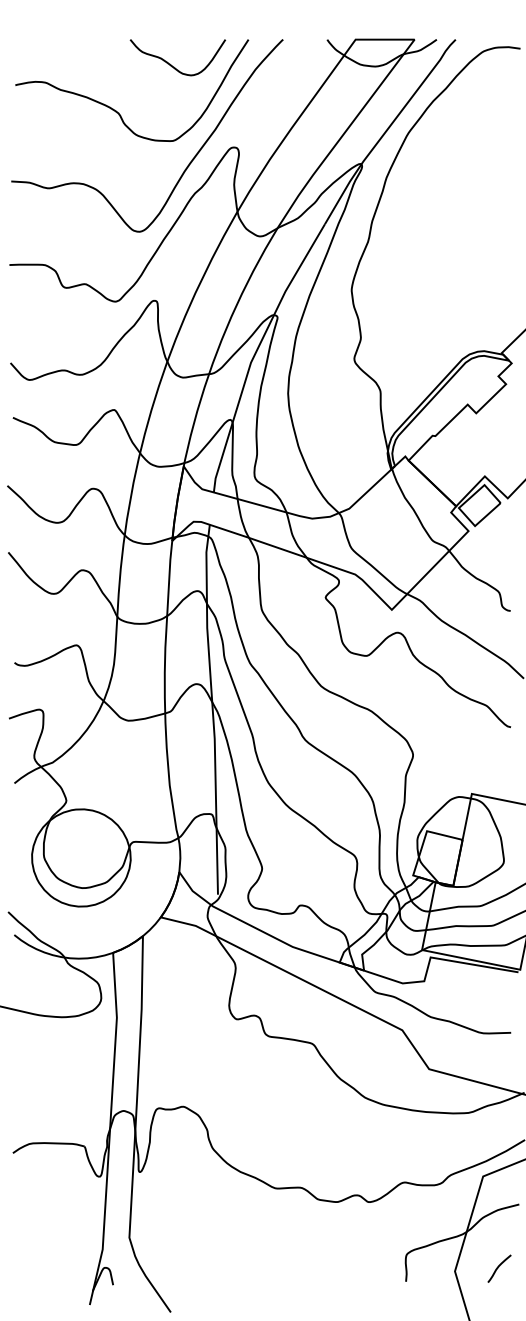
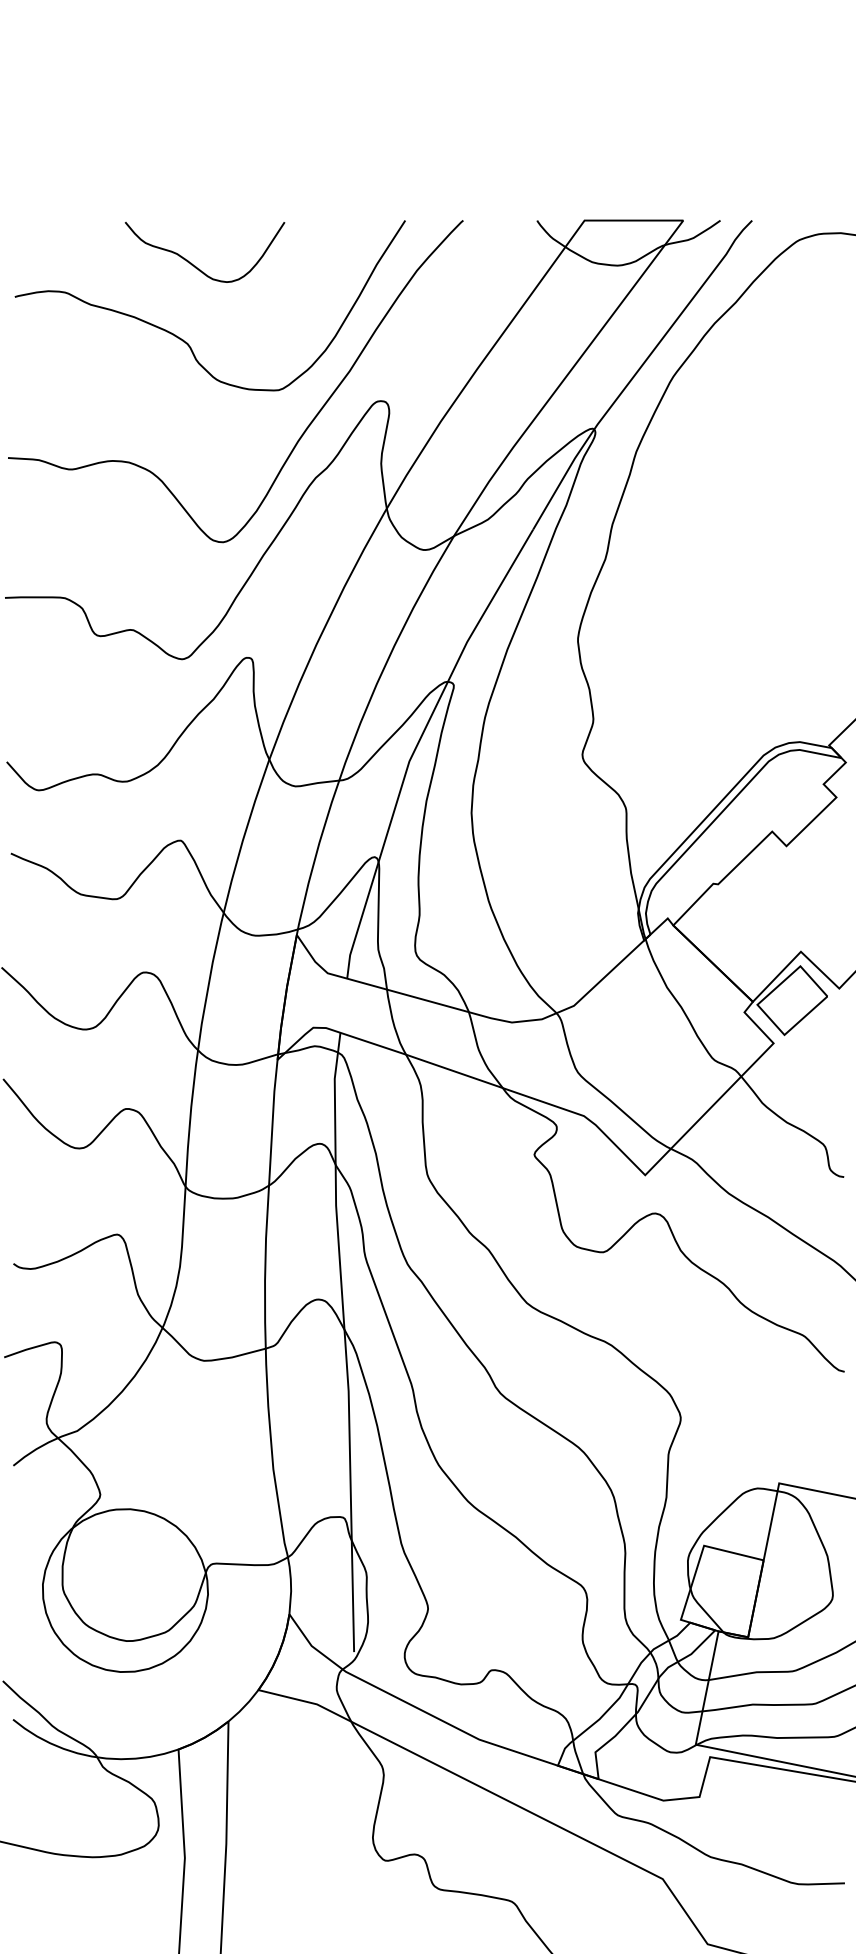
curve: (170, 63) -> (192, 262), moved

